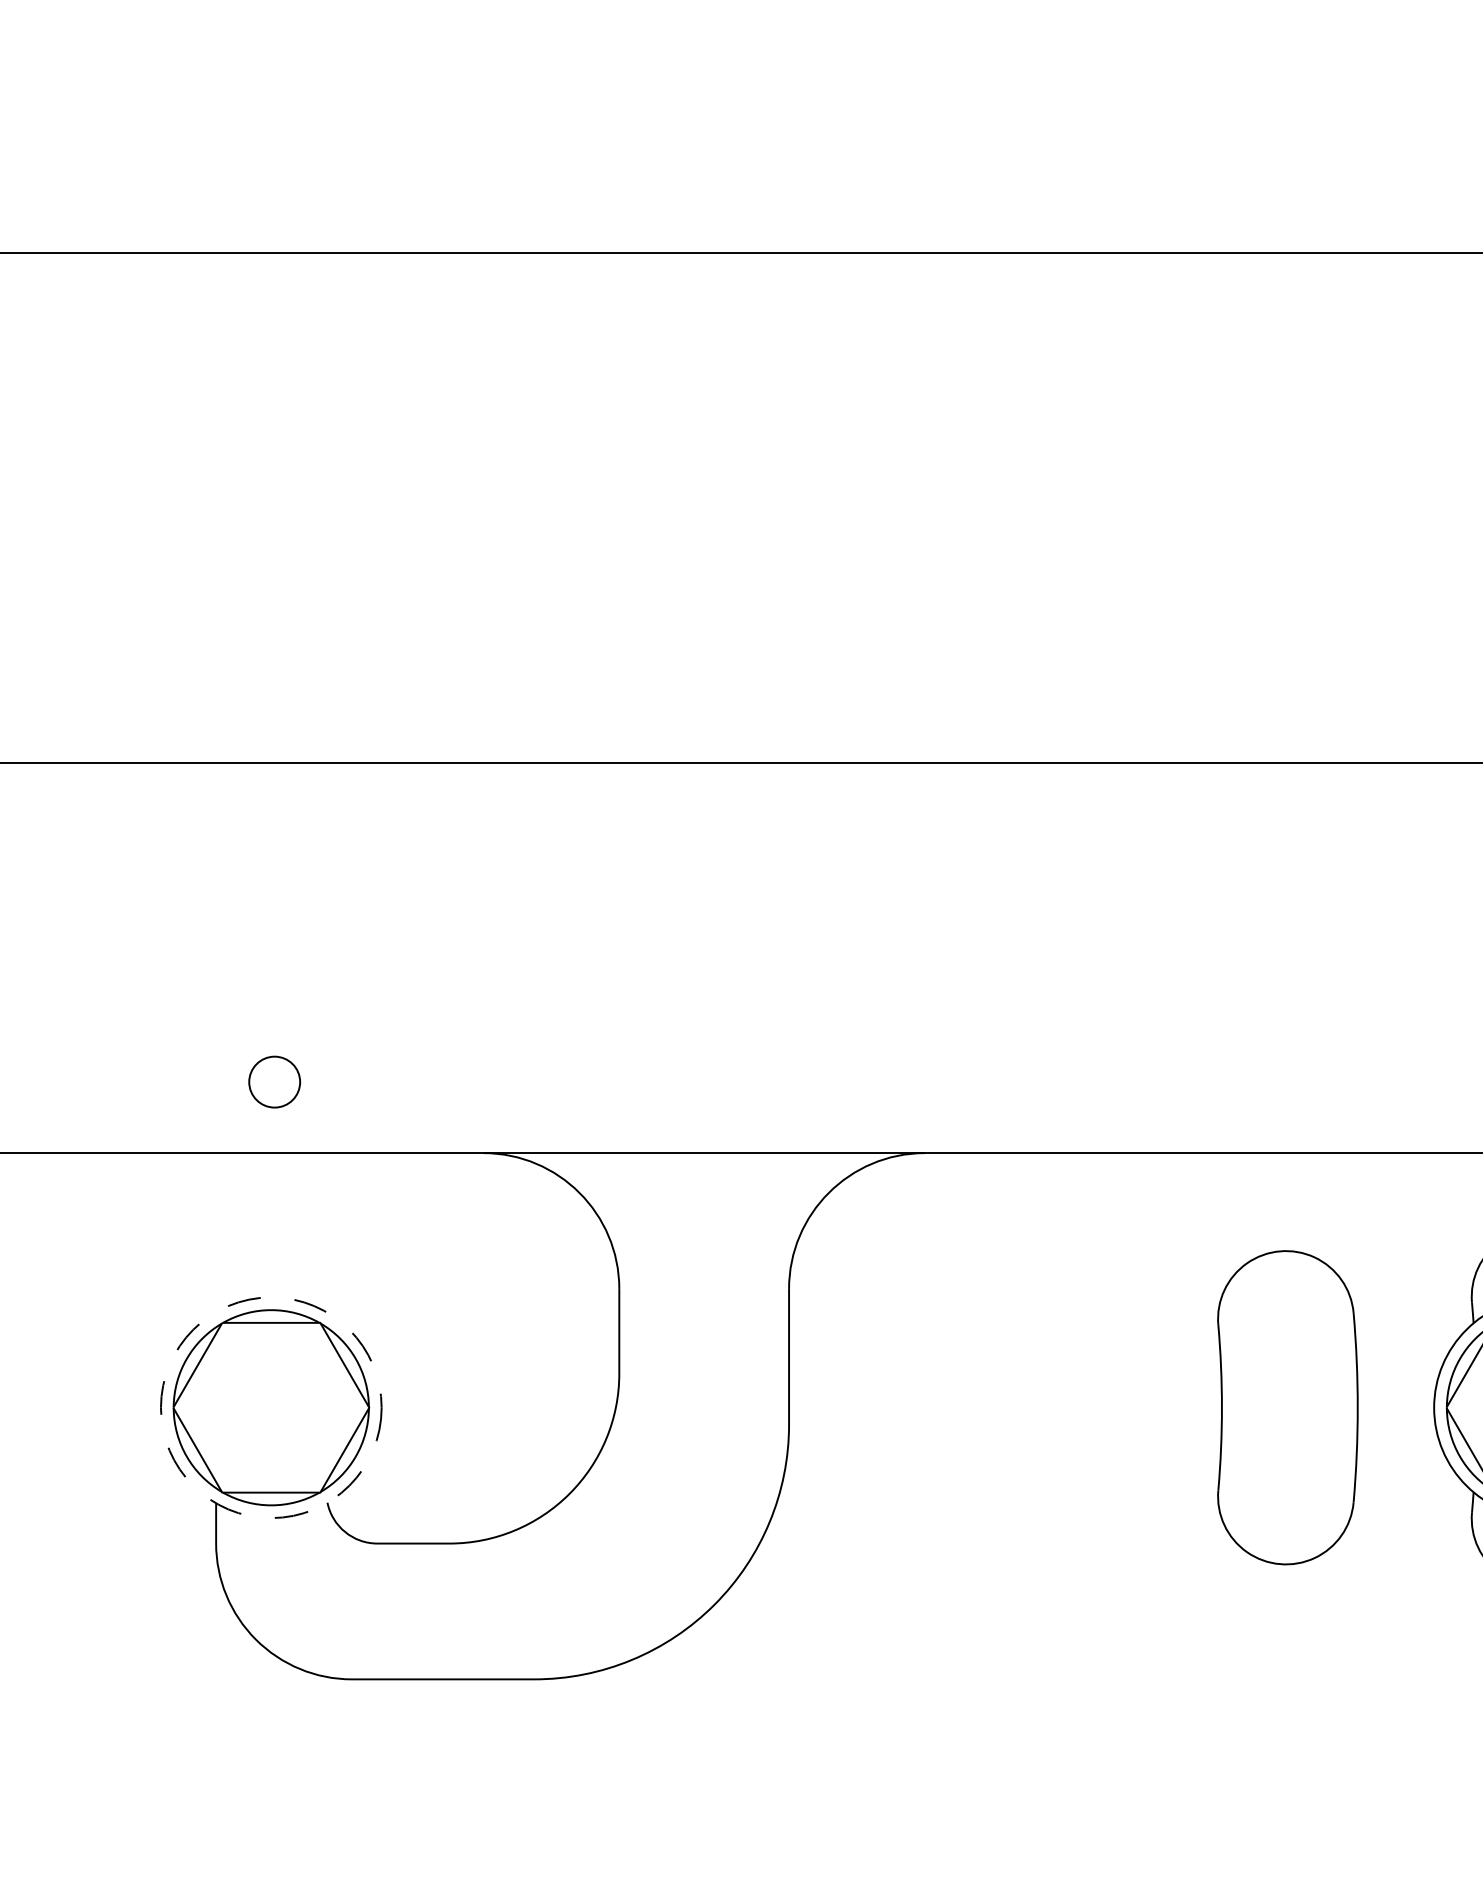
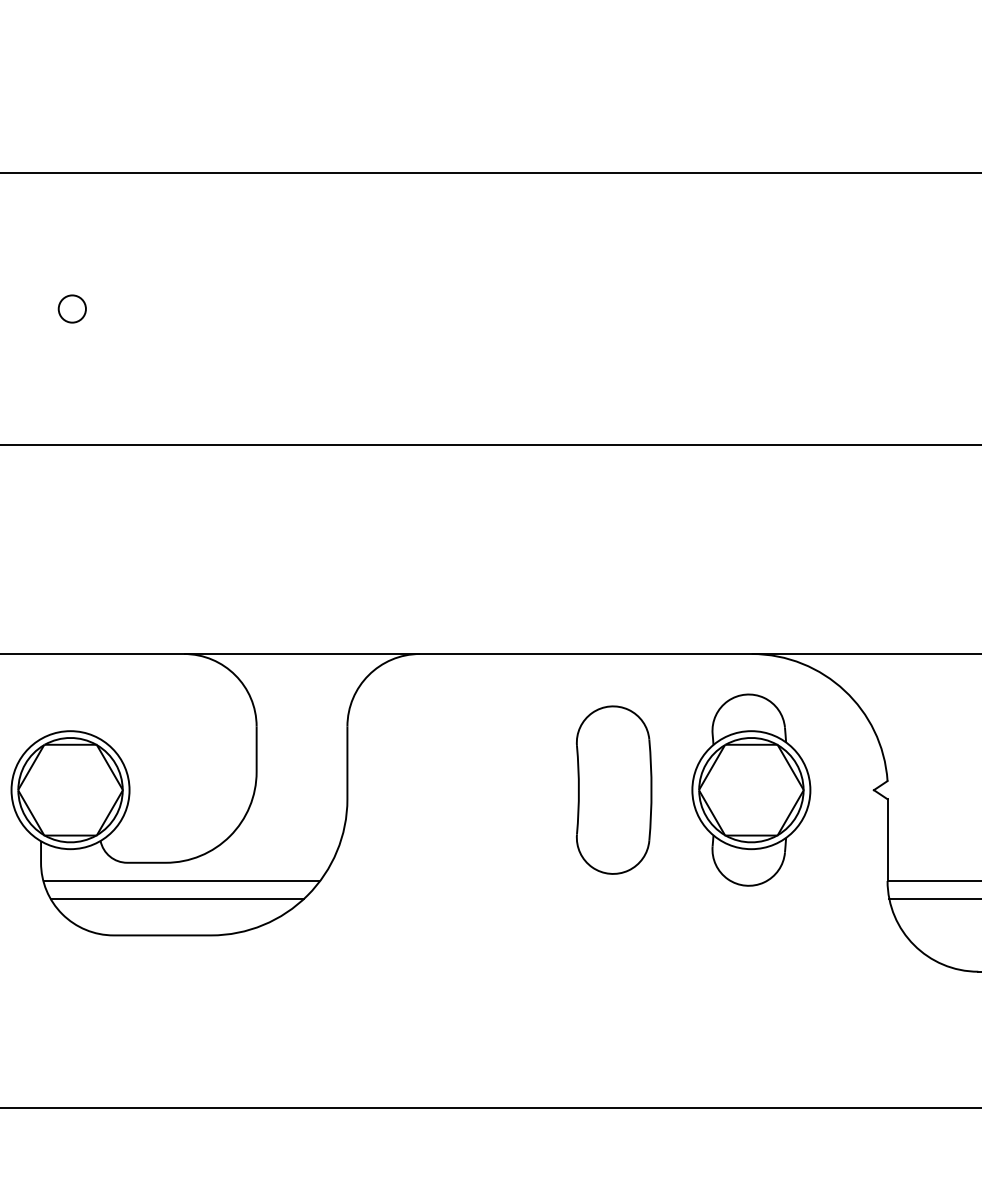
circle: (273, 1081) -> (71, 308), moved
circle: (271, 1408) -> (70, 790), dashed -> solid
line: (478, 1576) -> (181, 880), added
line: (469, 1612) -> (176, 899), added

